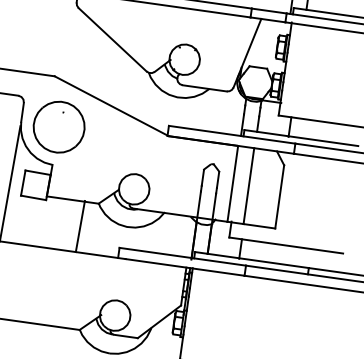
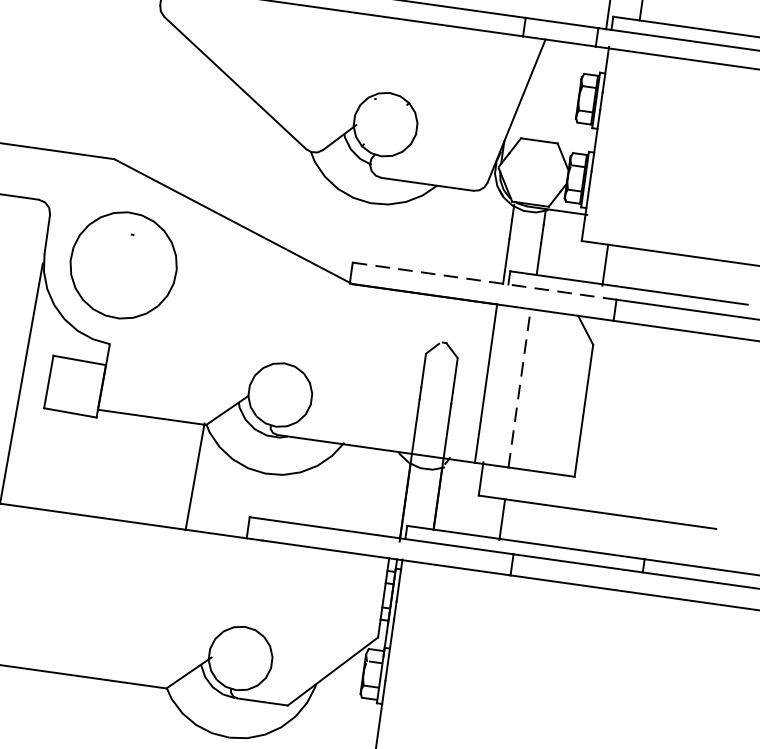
line: (232, 134) -> (485, 280), solid -> dashed
line: (248, 185) -> (518, 387), solid -> dashed
line: (79, 226) -> (193, 476), moved

